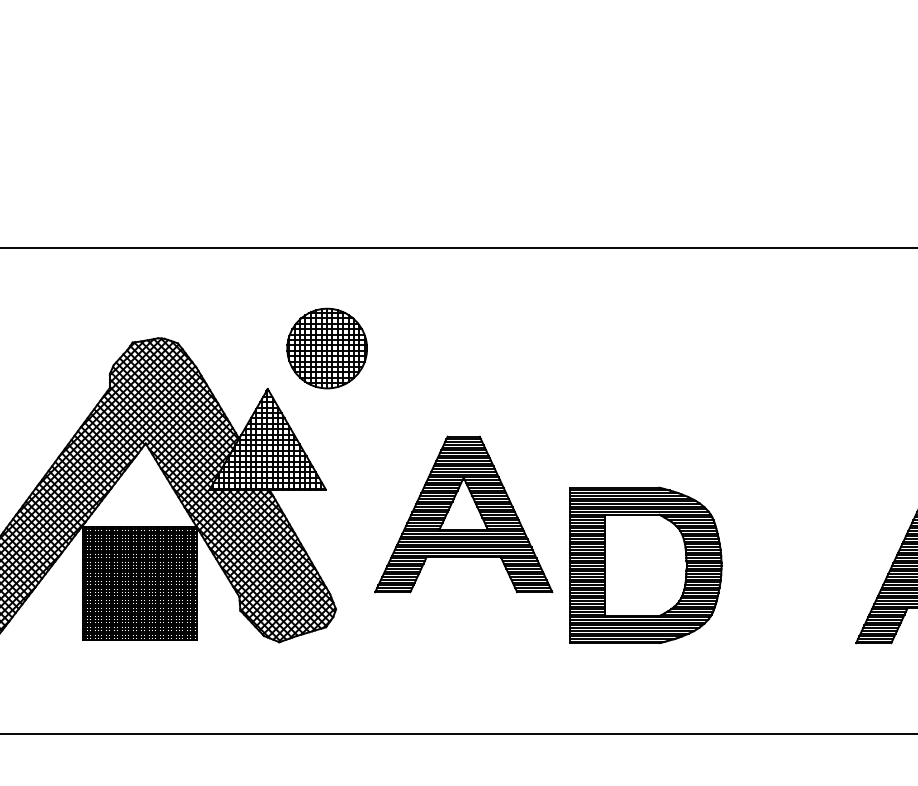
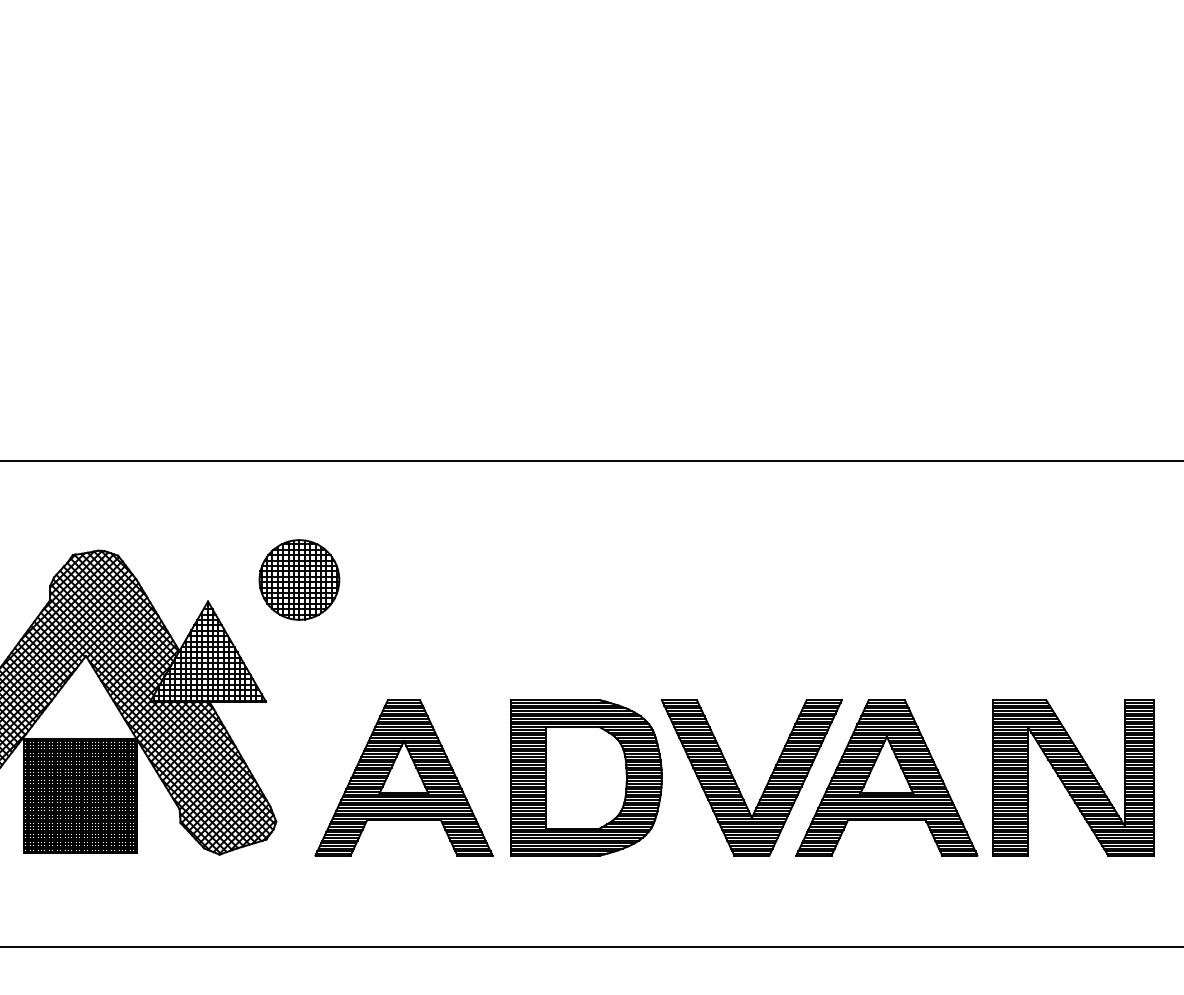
part: (327, 348) -> (299, 579), moved
part: (463, 514) -> (403, 777), moved
part: (797, 572) -> (737, 784), added

